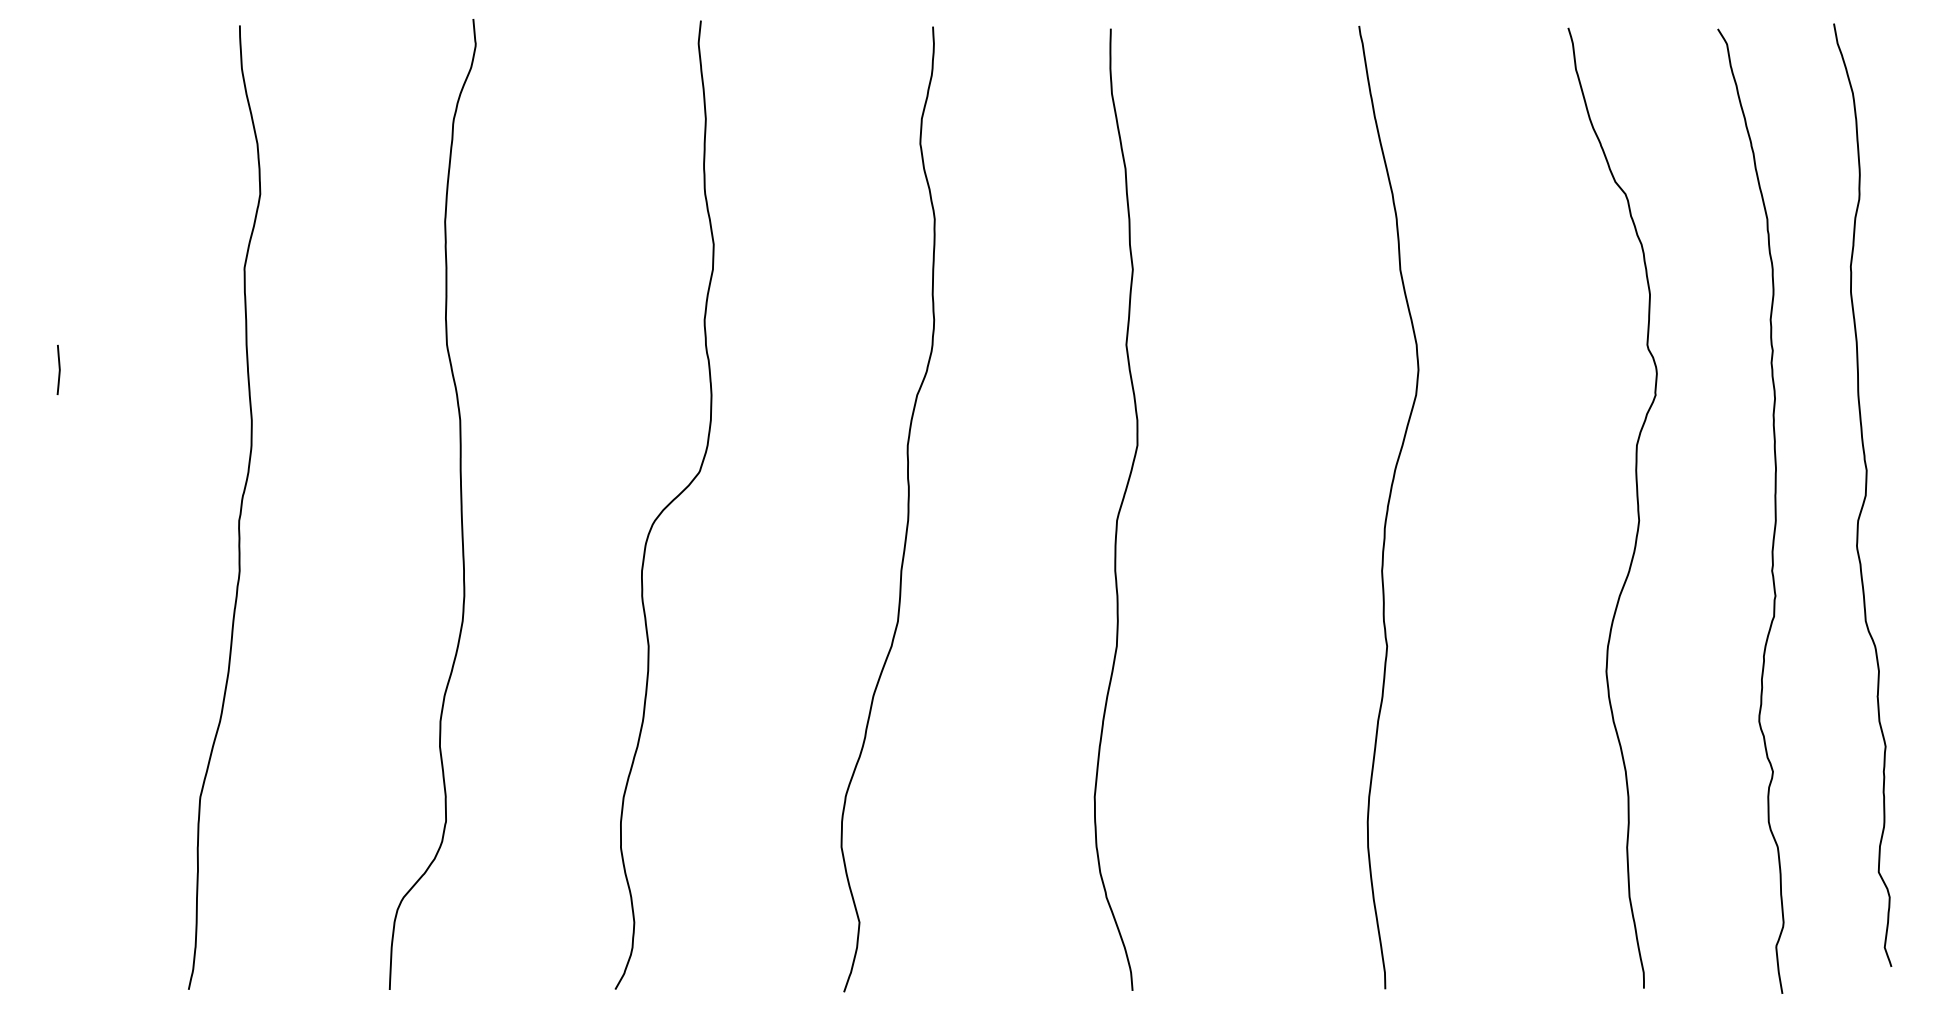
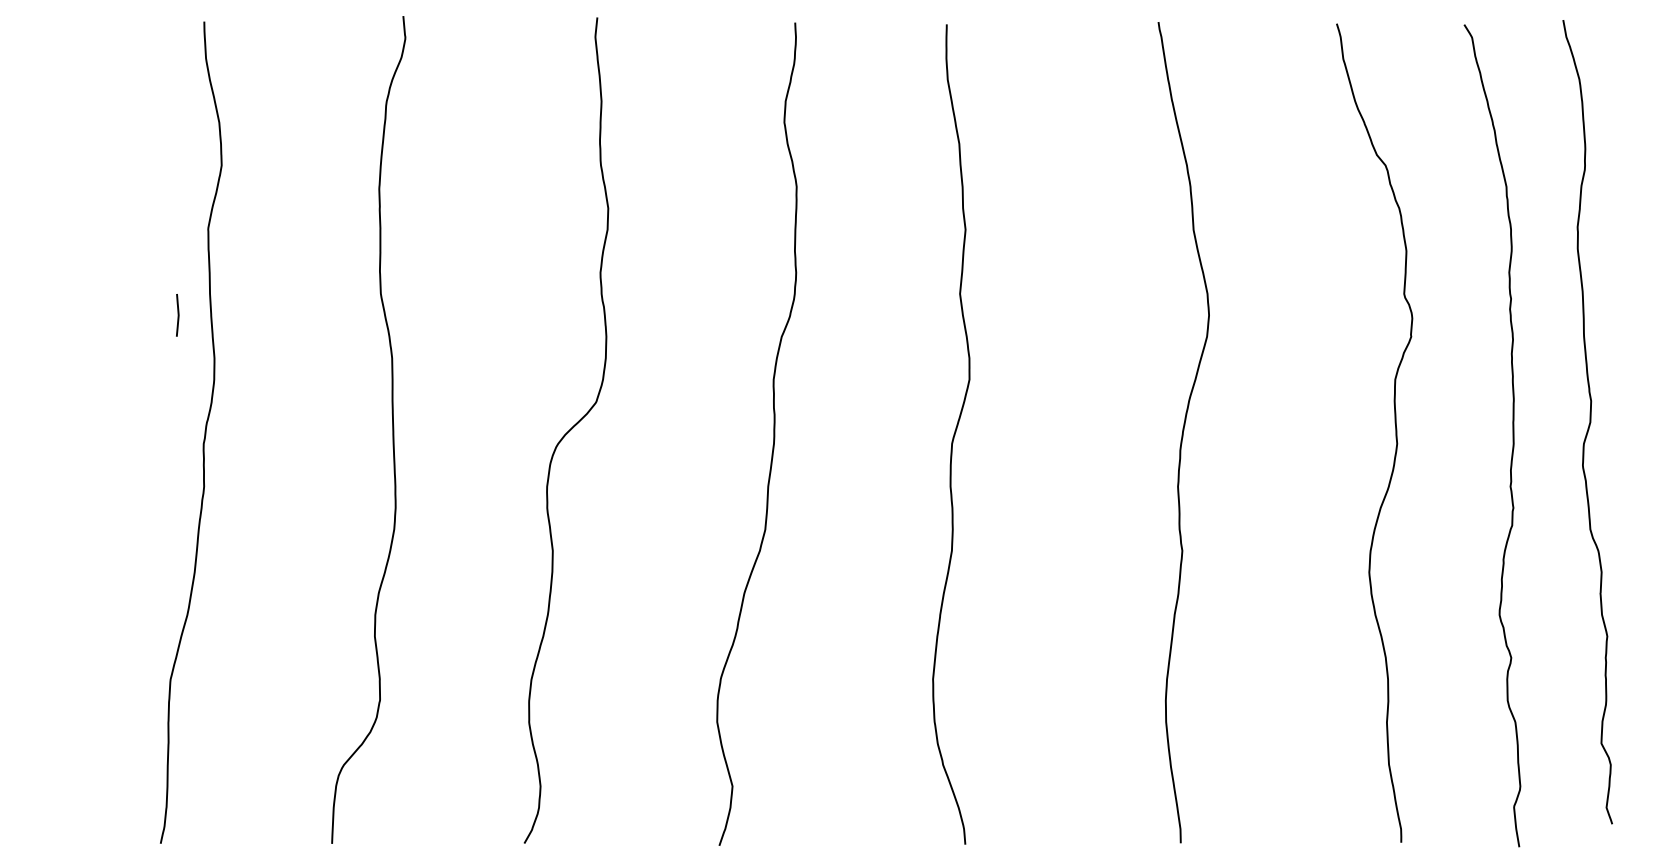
curve: (58, 369) -> (177, 314), moved

